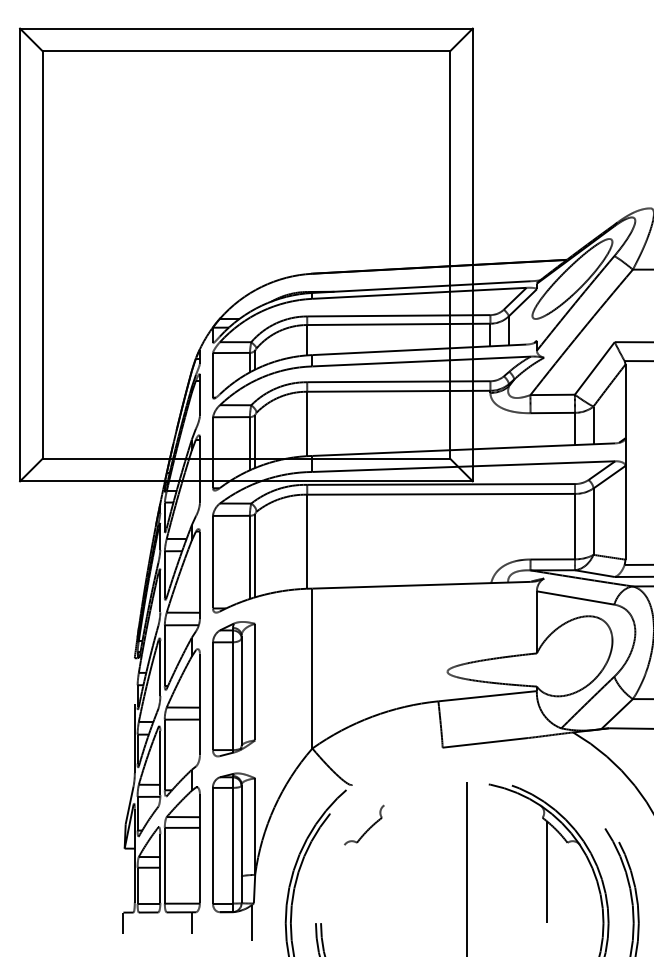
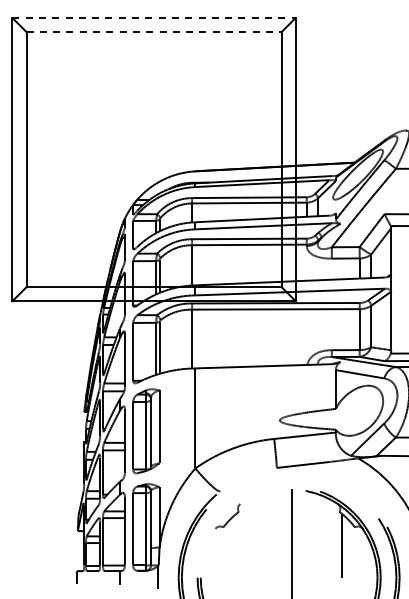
line: (247, 27) -> (154, 17), solid -> dashed
line: (247, 51) -> (154, 32), solid -> dashed

